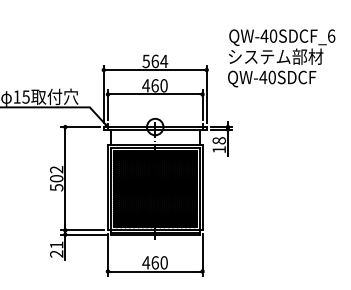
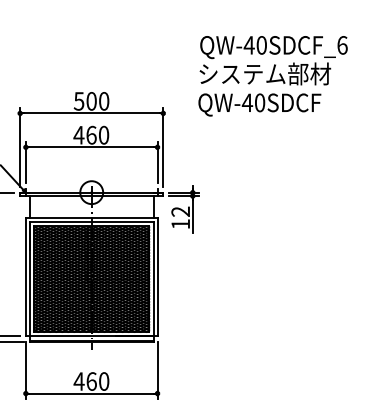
text: (281, 58) -> (272, 76), moved
text: (159, 61) -> (97, 101), 564 -> 500
text: (218, 140) -> (179, 211), 18 -> 12

